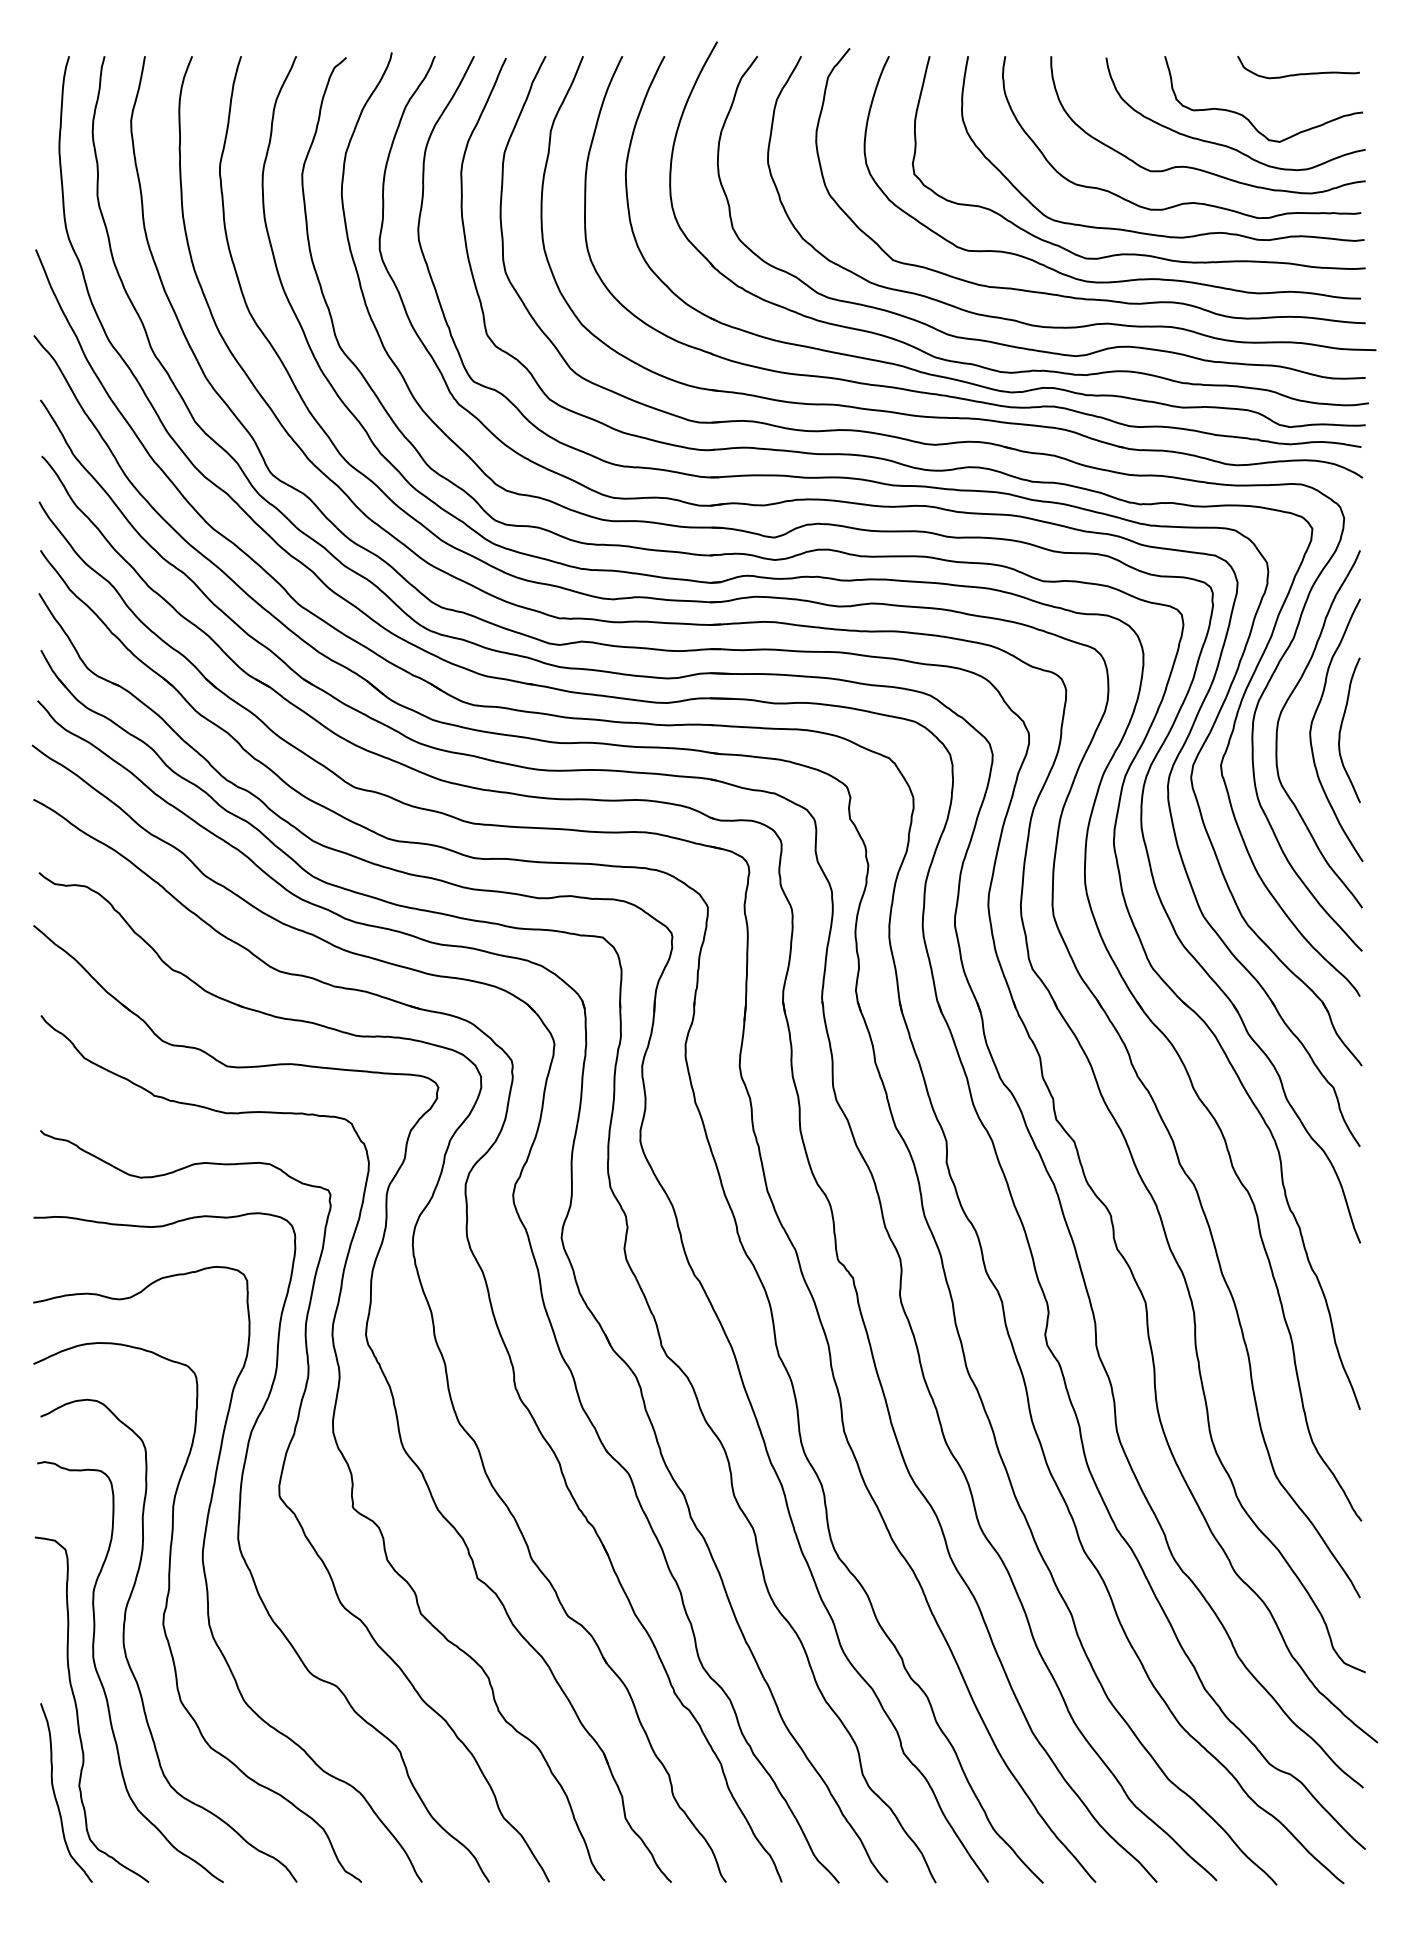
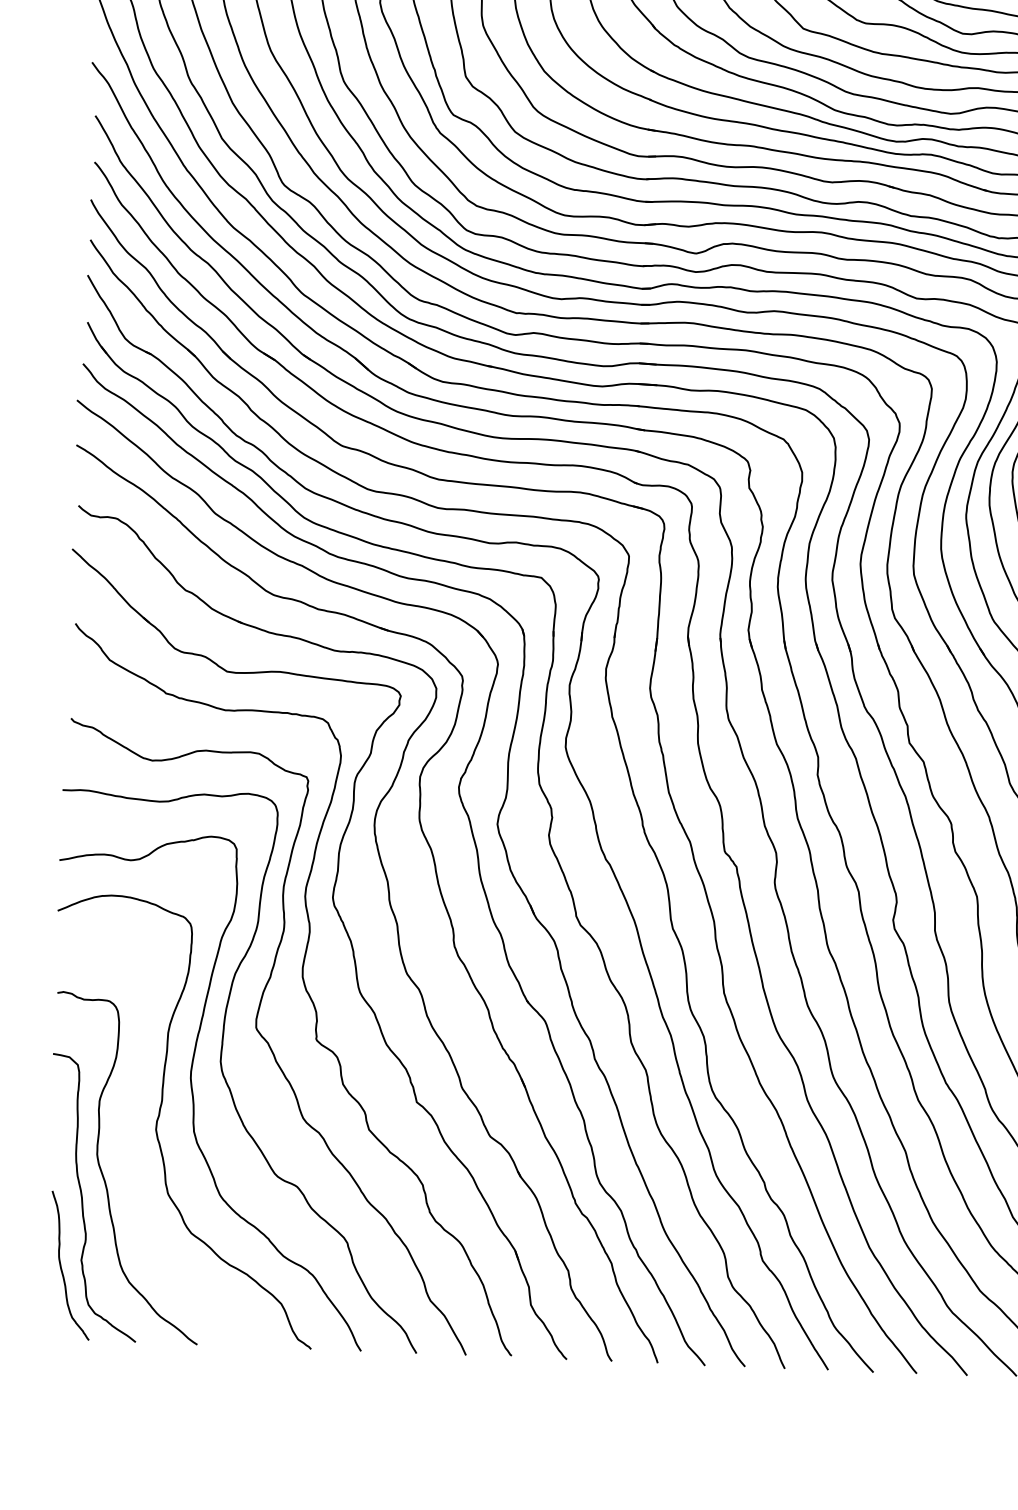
curve: (125, 1647) -> (124, 1147), removed

